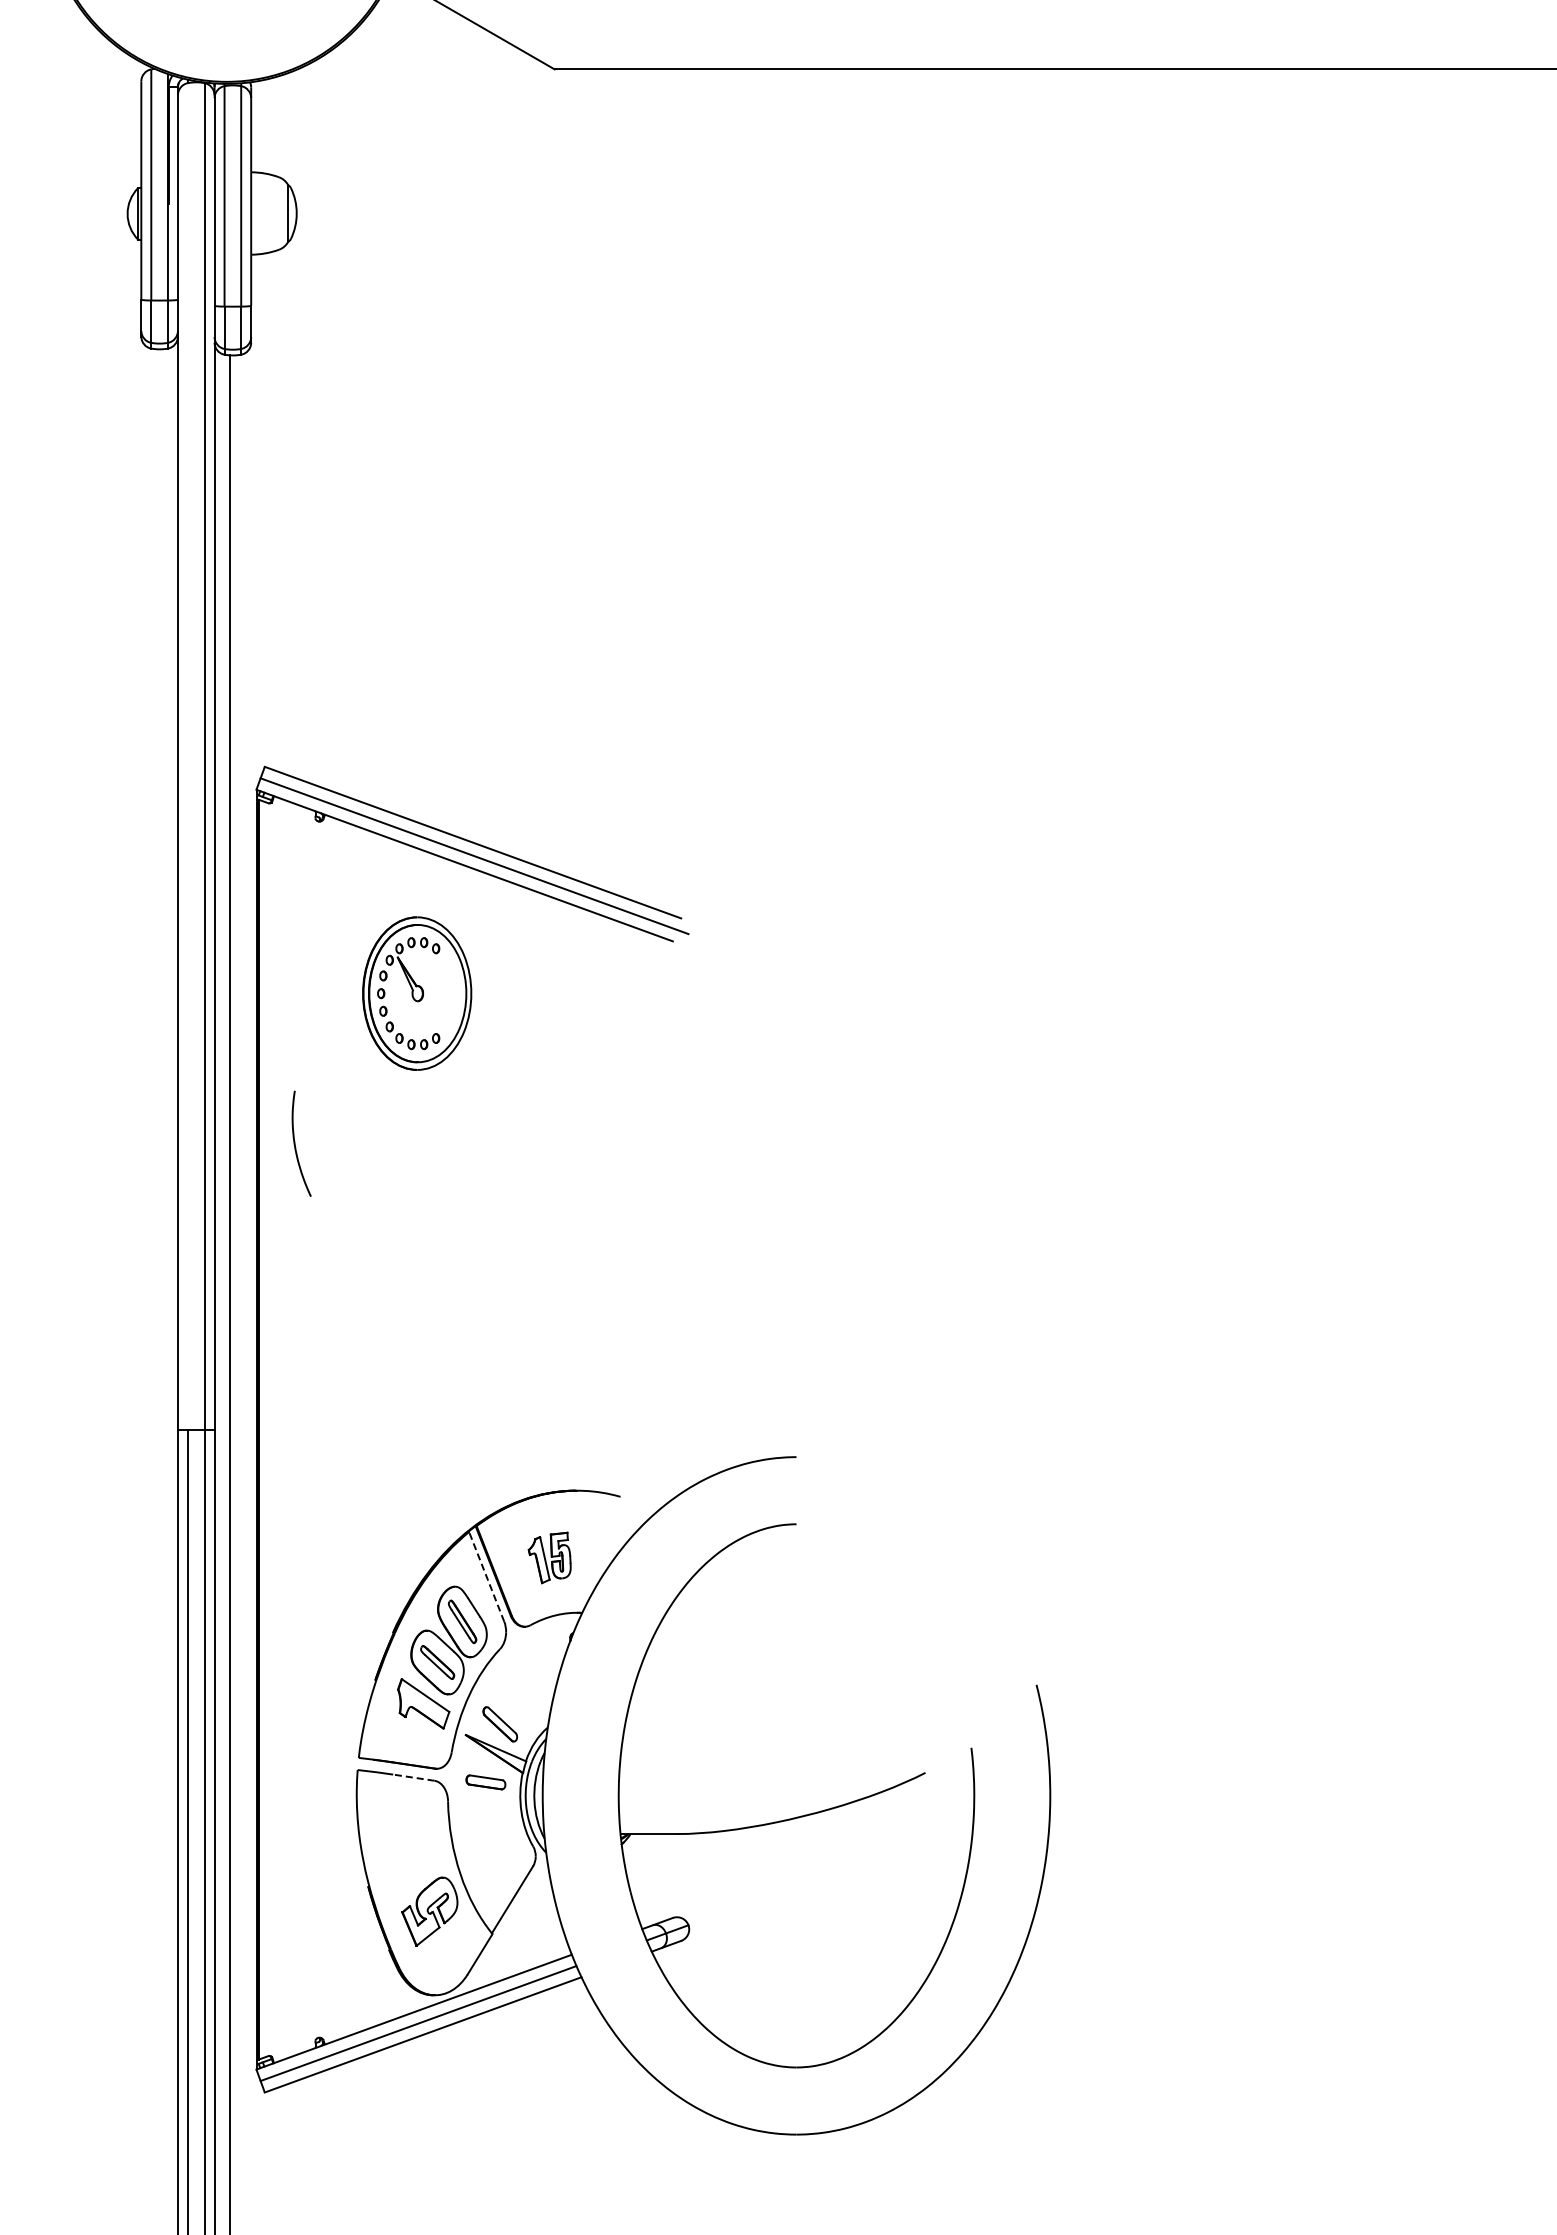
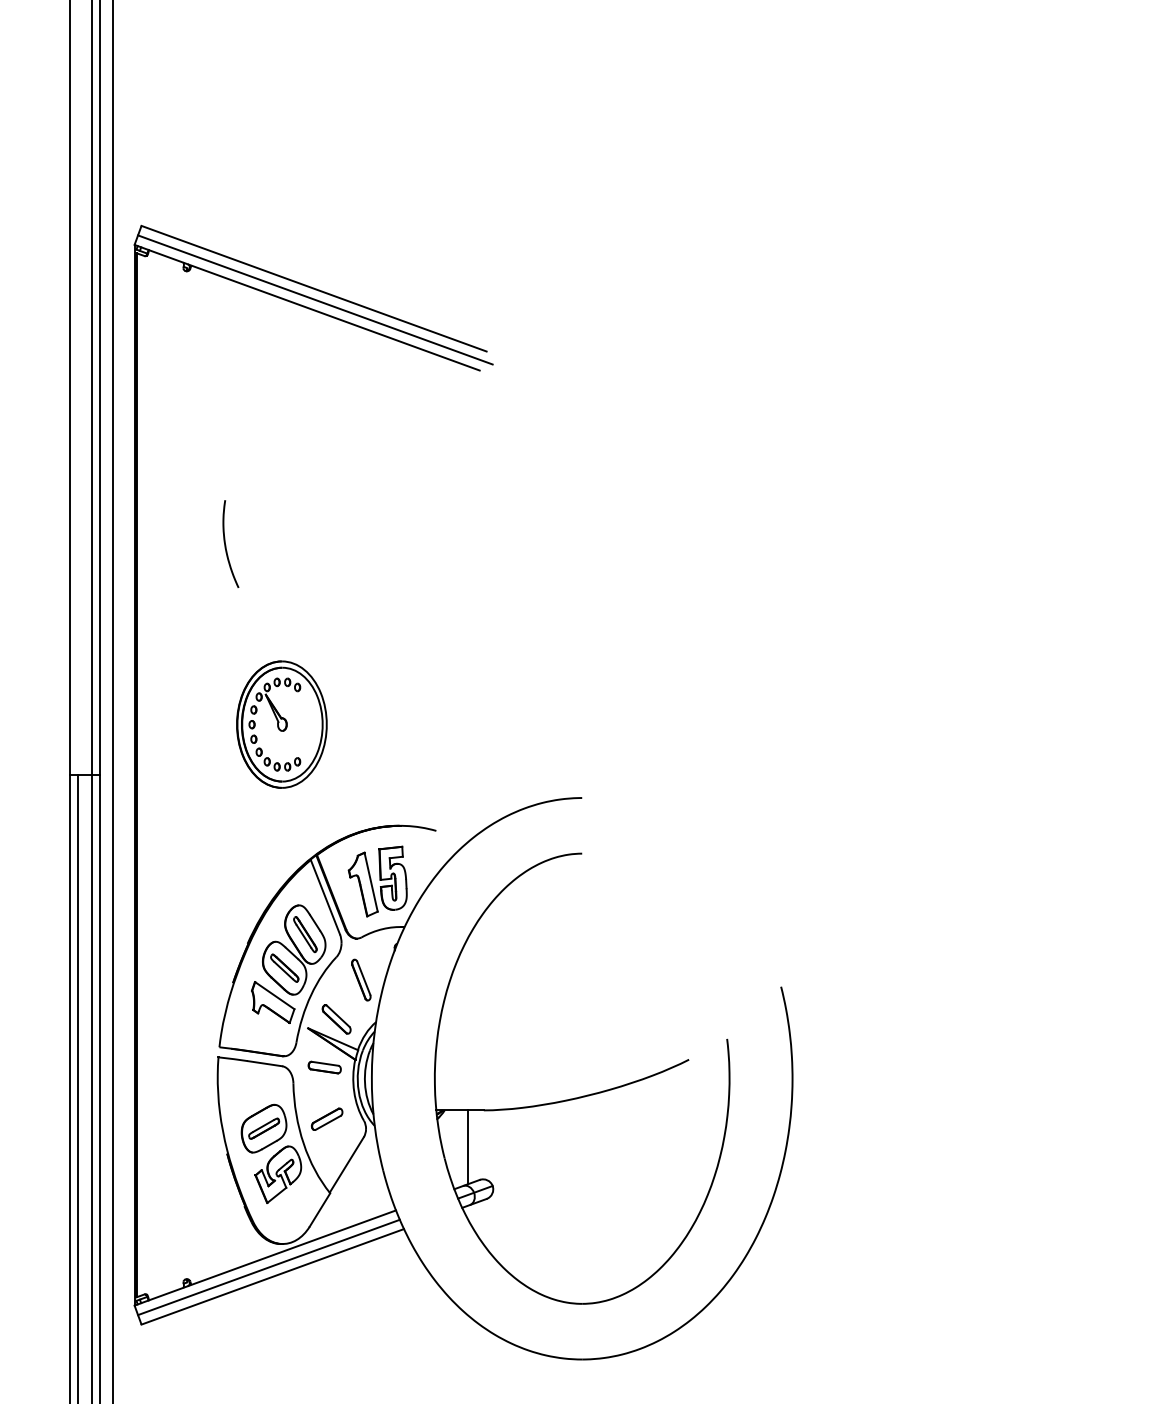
part: (417, 993) -> (282, 724), moved
curve: (295, 1143) -> (225, 543), moved
part: (549, 1557) -> (377, 881), size x1.67
line: (486, 1576) -> (325, 896), dashed -> solid
part: (529, 1676) -> (360, 979), added
line: (413, 1777) -> (264, 1063), dashed -> solid
part: (488, 1844) -> (326, 1119), added
part: (412, 1855) -> (263, 1128), added
line: (658, 1878) -> (467, 1147), added

